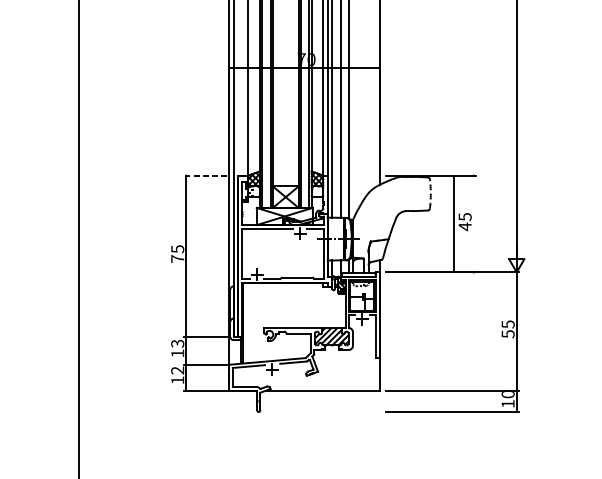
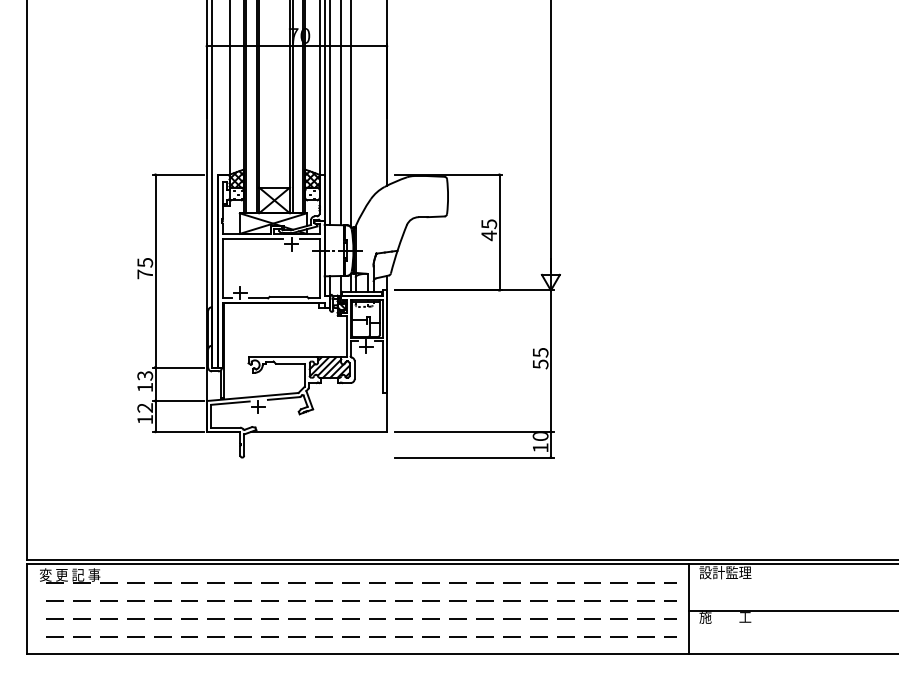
line: (205, 175) -> (178, 174), dashed -> solid
arc: (431, 193) -> (448, 196), dashed -> solid
line: (453, 223) -> (499, 232), moved

